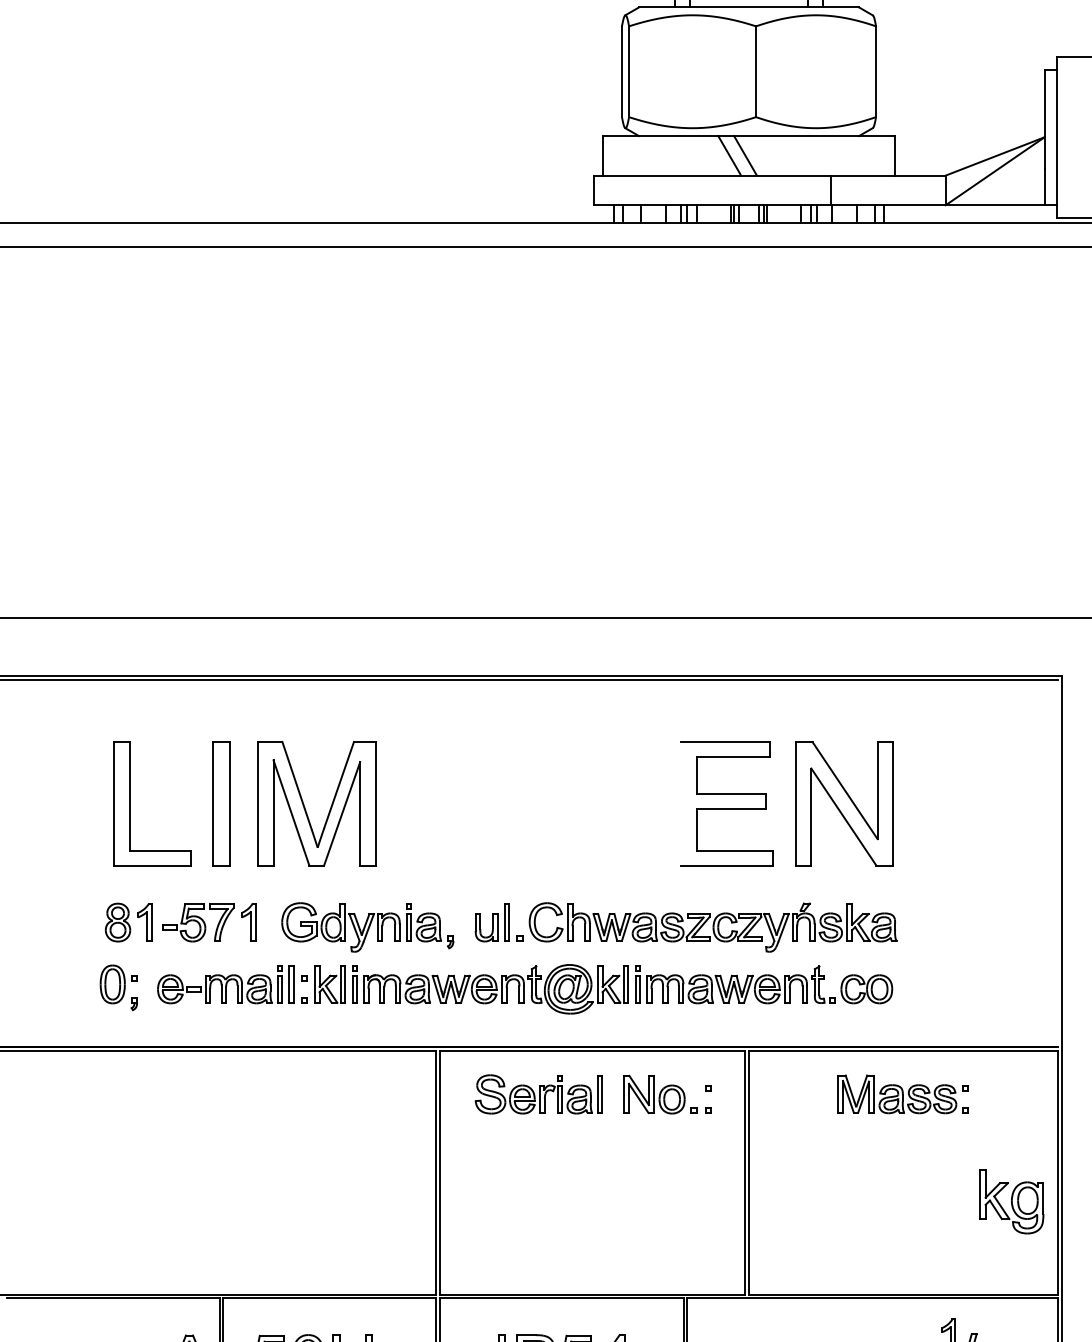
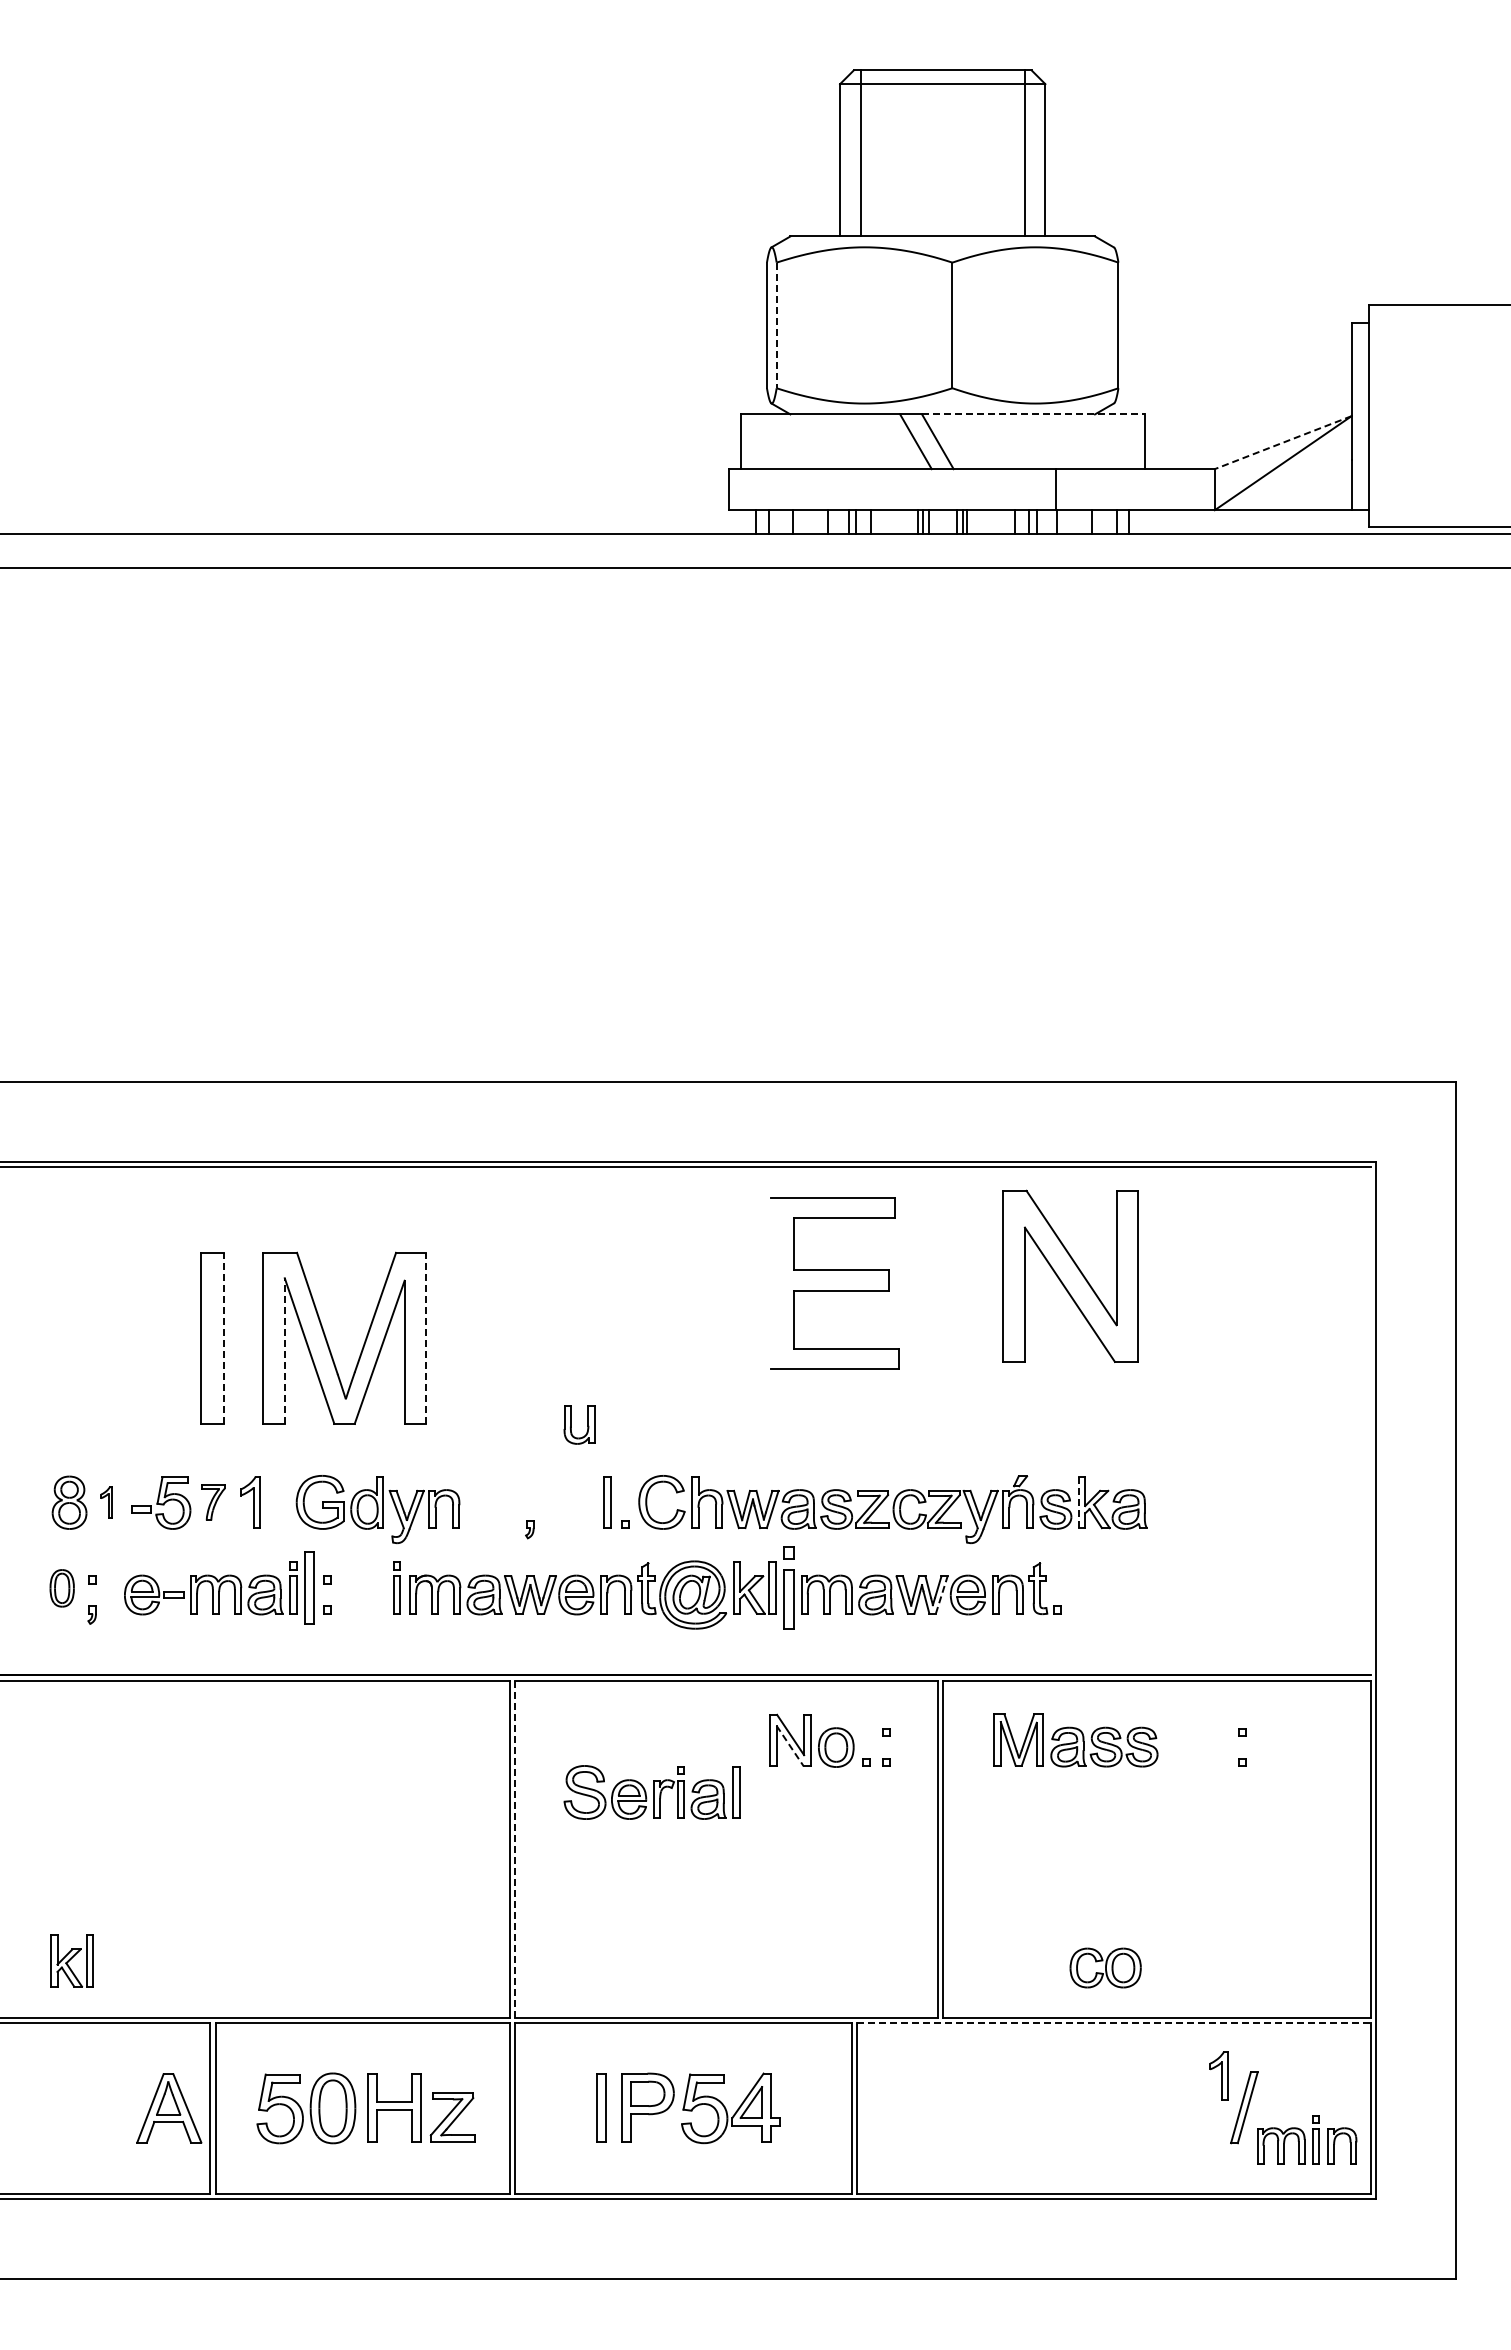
line: (628, 71) -> (776, 325), solid -> dashed
line: (814, 136) -> (1033, 414), solid -> dashed
line: (994, 156) -> (1282, 442), solid -> dashed
part: (130, 803) -> (86, 1338), removed
line: (229, 803) -> (223, 1338), solid -> dashed
line: (375, 803) -> (426, 1338), solid -> dashed
part: (844, 803) -> (1070, 1275), moved
part: (726, 808) -> (834, 1290), moved
line: (273, 813) -> (284, 1351), solid -> dashed
part: (144, 922) -> (106, 1502), size x0.6
part: (222, 922) -> (213, 1502), size x0.7
part: (423, 922) -> (492, 1502), removed
line: (847, 922) -> (1078, 1502), solid -> dashed
part: (480, 927) -> (571, 1424), moved
part: (290, 983) -> (308, 1587), size x1.4
part: (329, 983) -> (71, 1960), moved
part: (637, 983) -> (788, 1587), size x1.6
part: (112, 984) -> (61, 1588), size x0.7
part: (866, 988) -> (1105, 1967), moved
line: (748, 989) -> (941, 1595), solid -> dashed
part: (538, 1094) -> (651, 1792), moved
part: (897, 1094) -> (1075, 1740), moved
line: (639, 1098) -> (790, 1746), solid -> dashed
line: (439, 1173) -> (514, 1849), solid -> dashed
part: (1011, 1201) -> (1305, 1888), removed
line: (872, 1298) -> (1113, 2022), solid -> dashed

